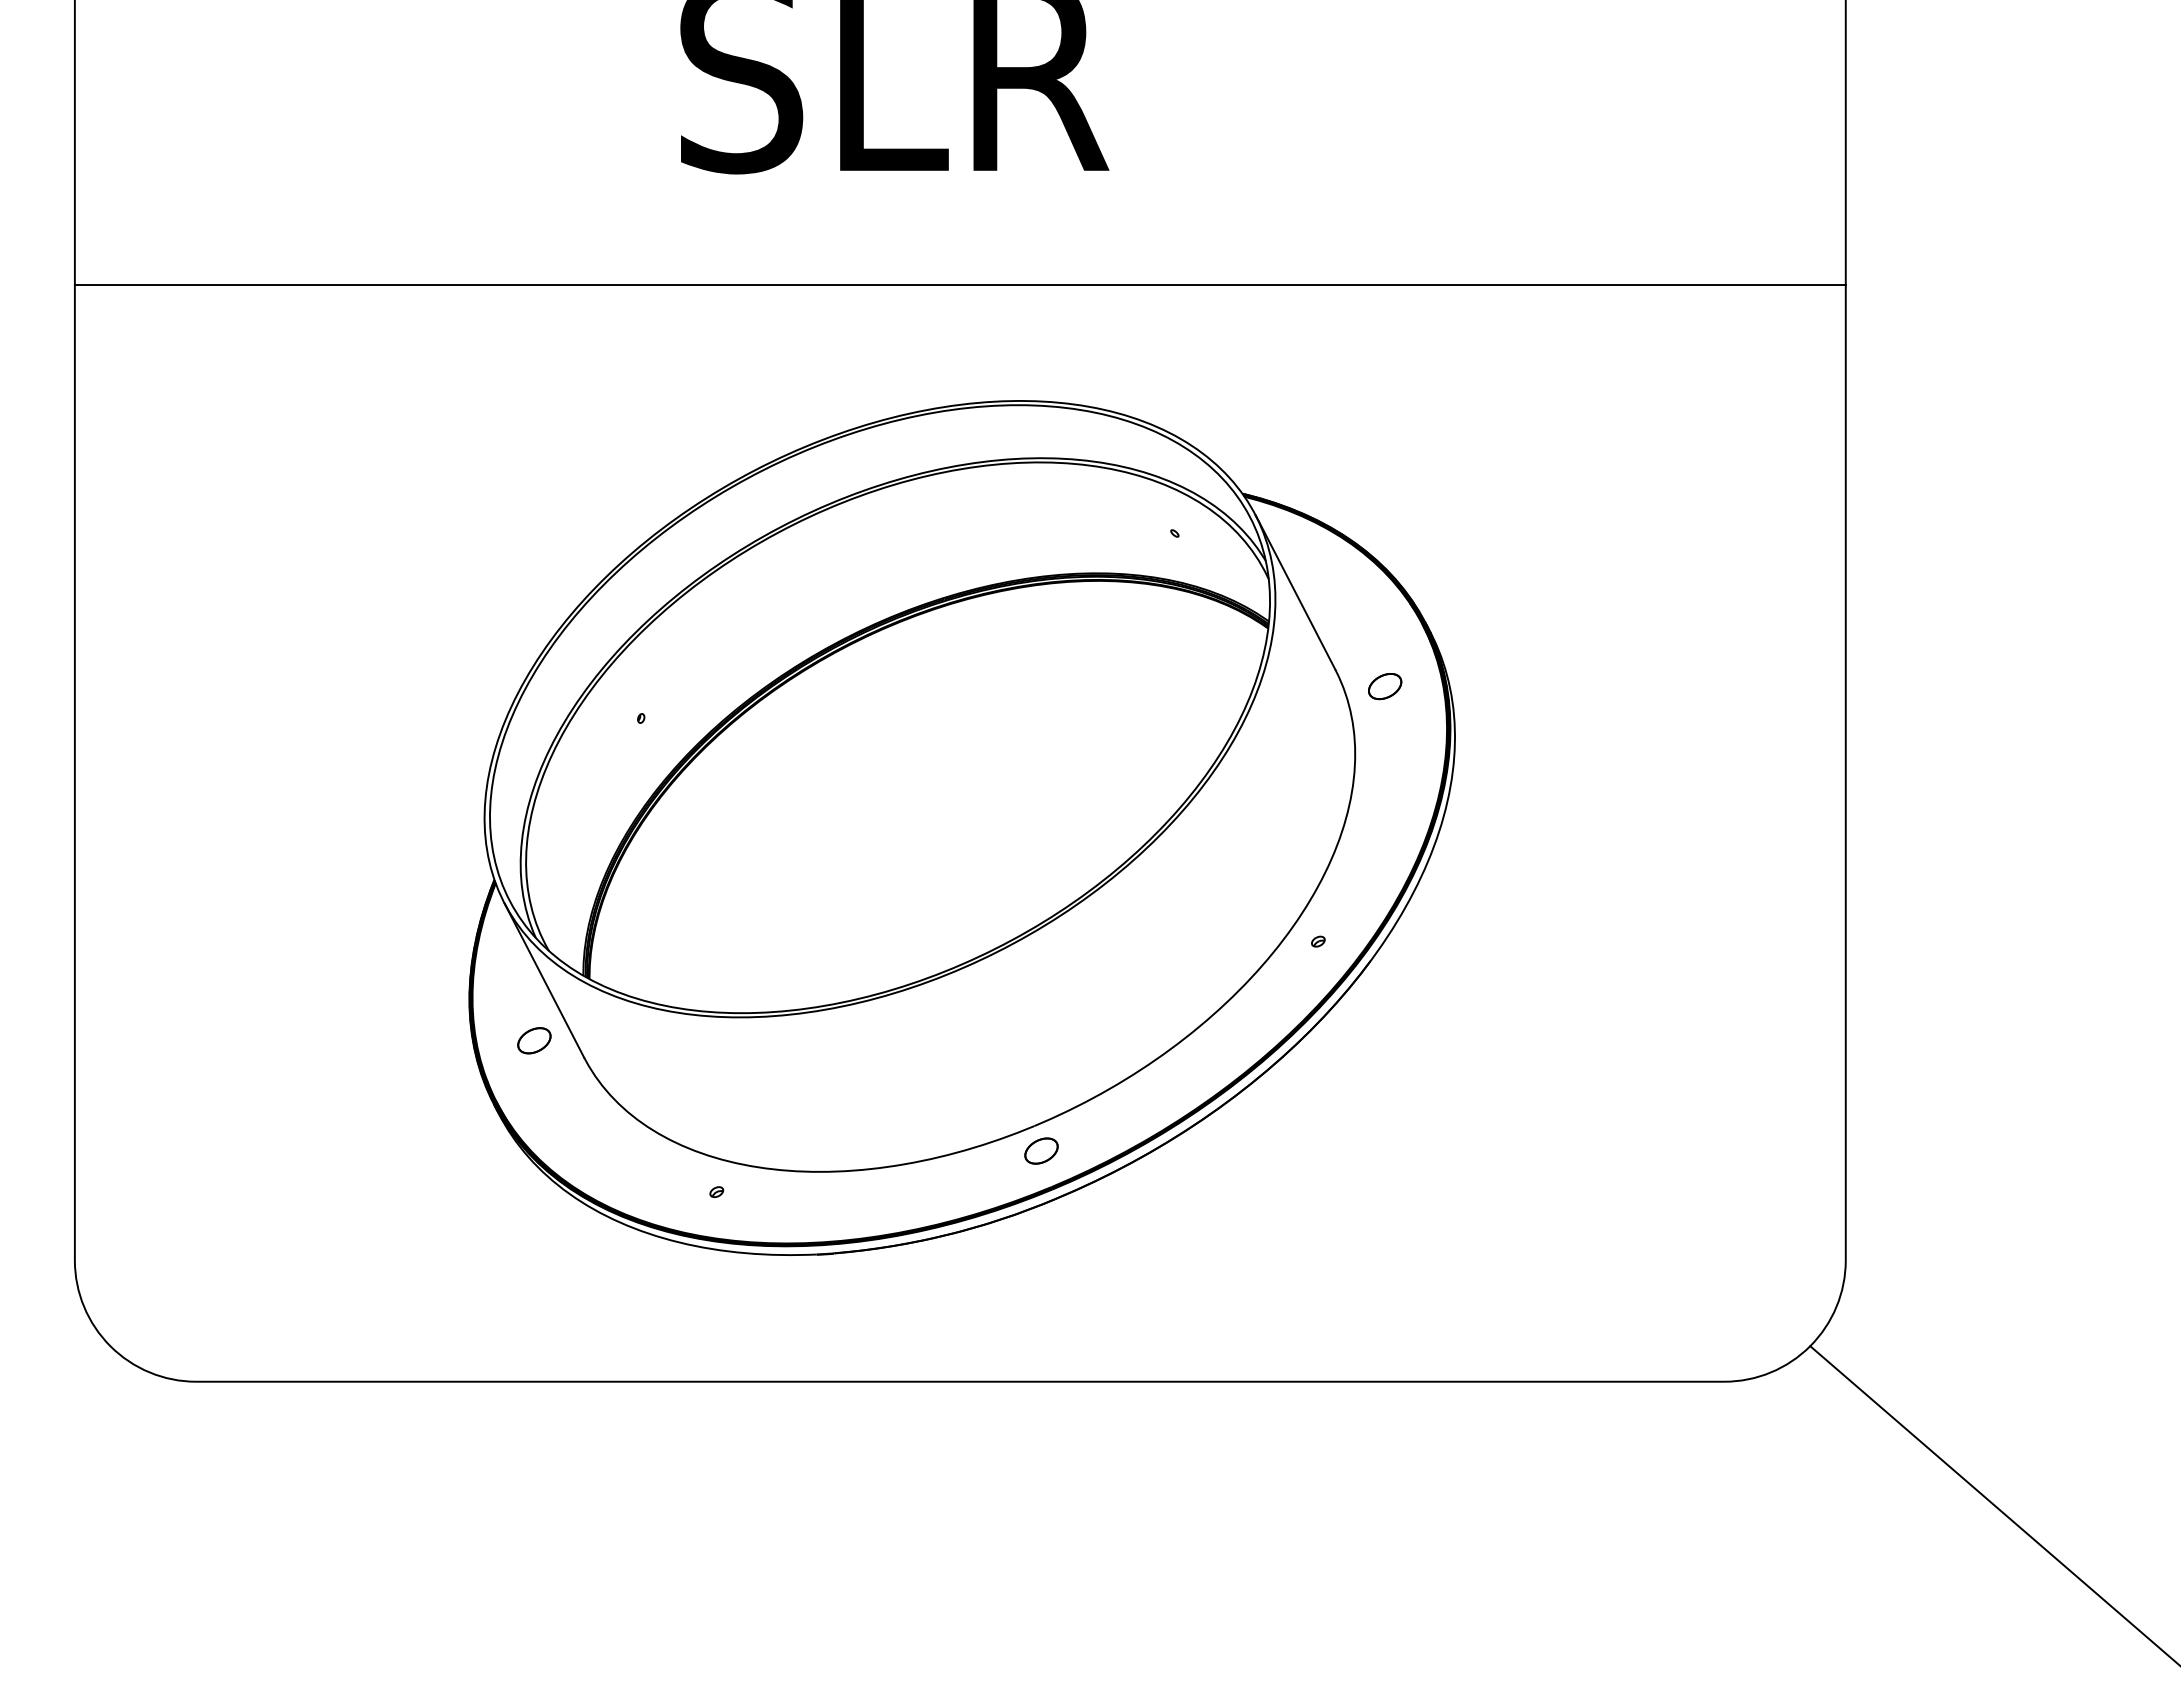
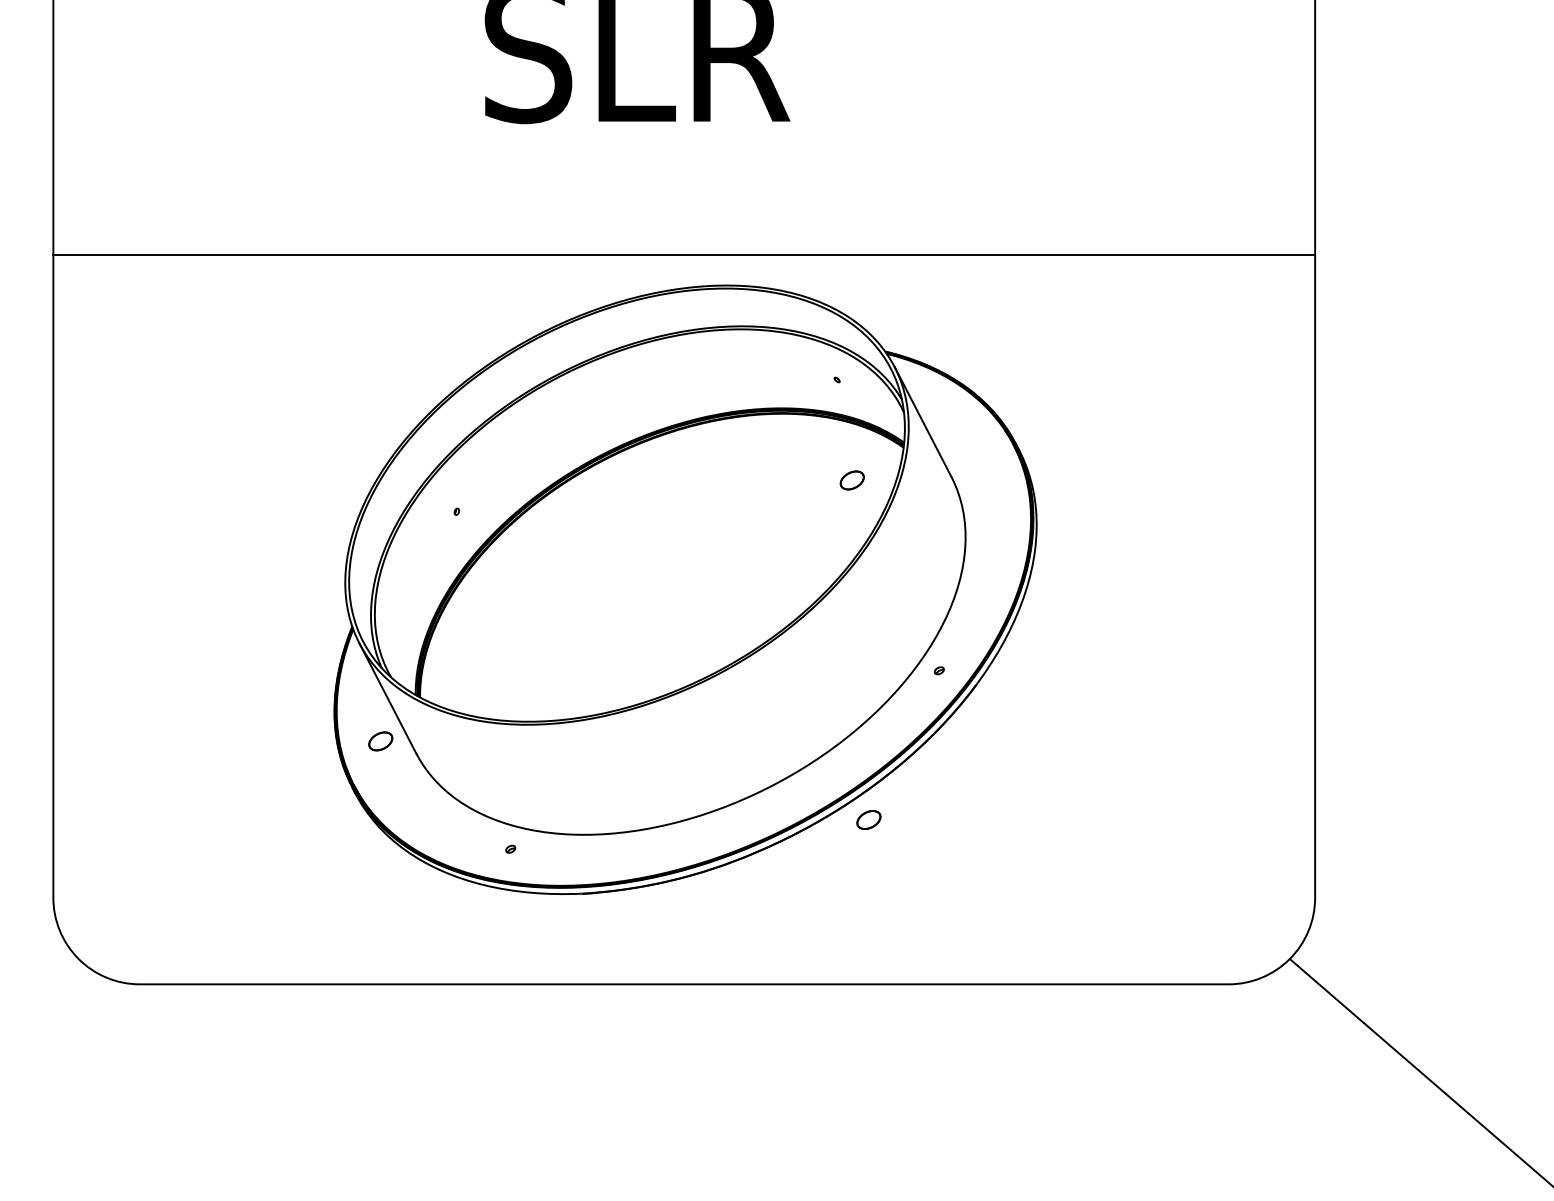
line: (959, 284) -> (683, 255), moved
part: (1385, 686) -> (852, 480), moved
part: (1041, 1150) -> (868, 819), moved

